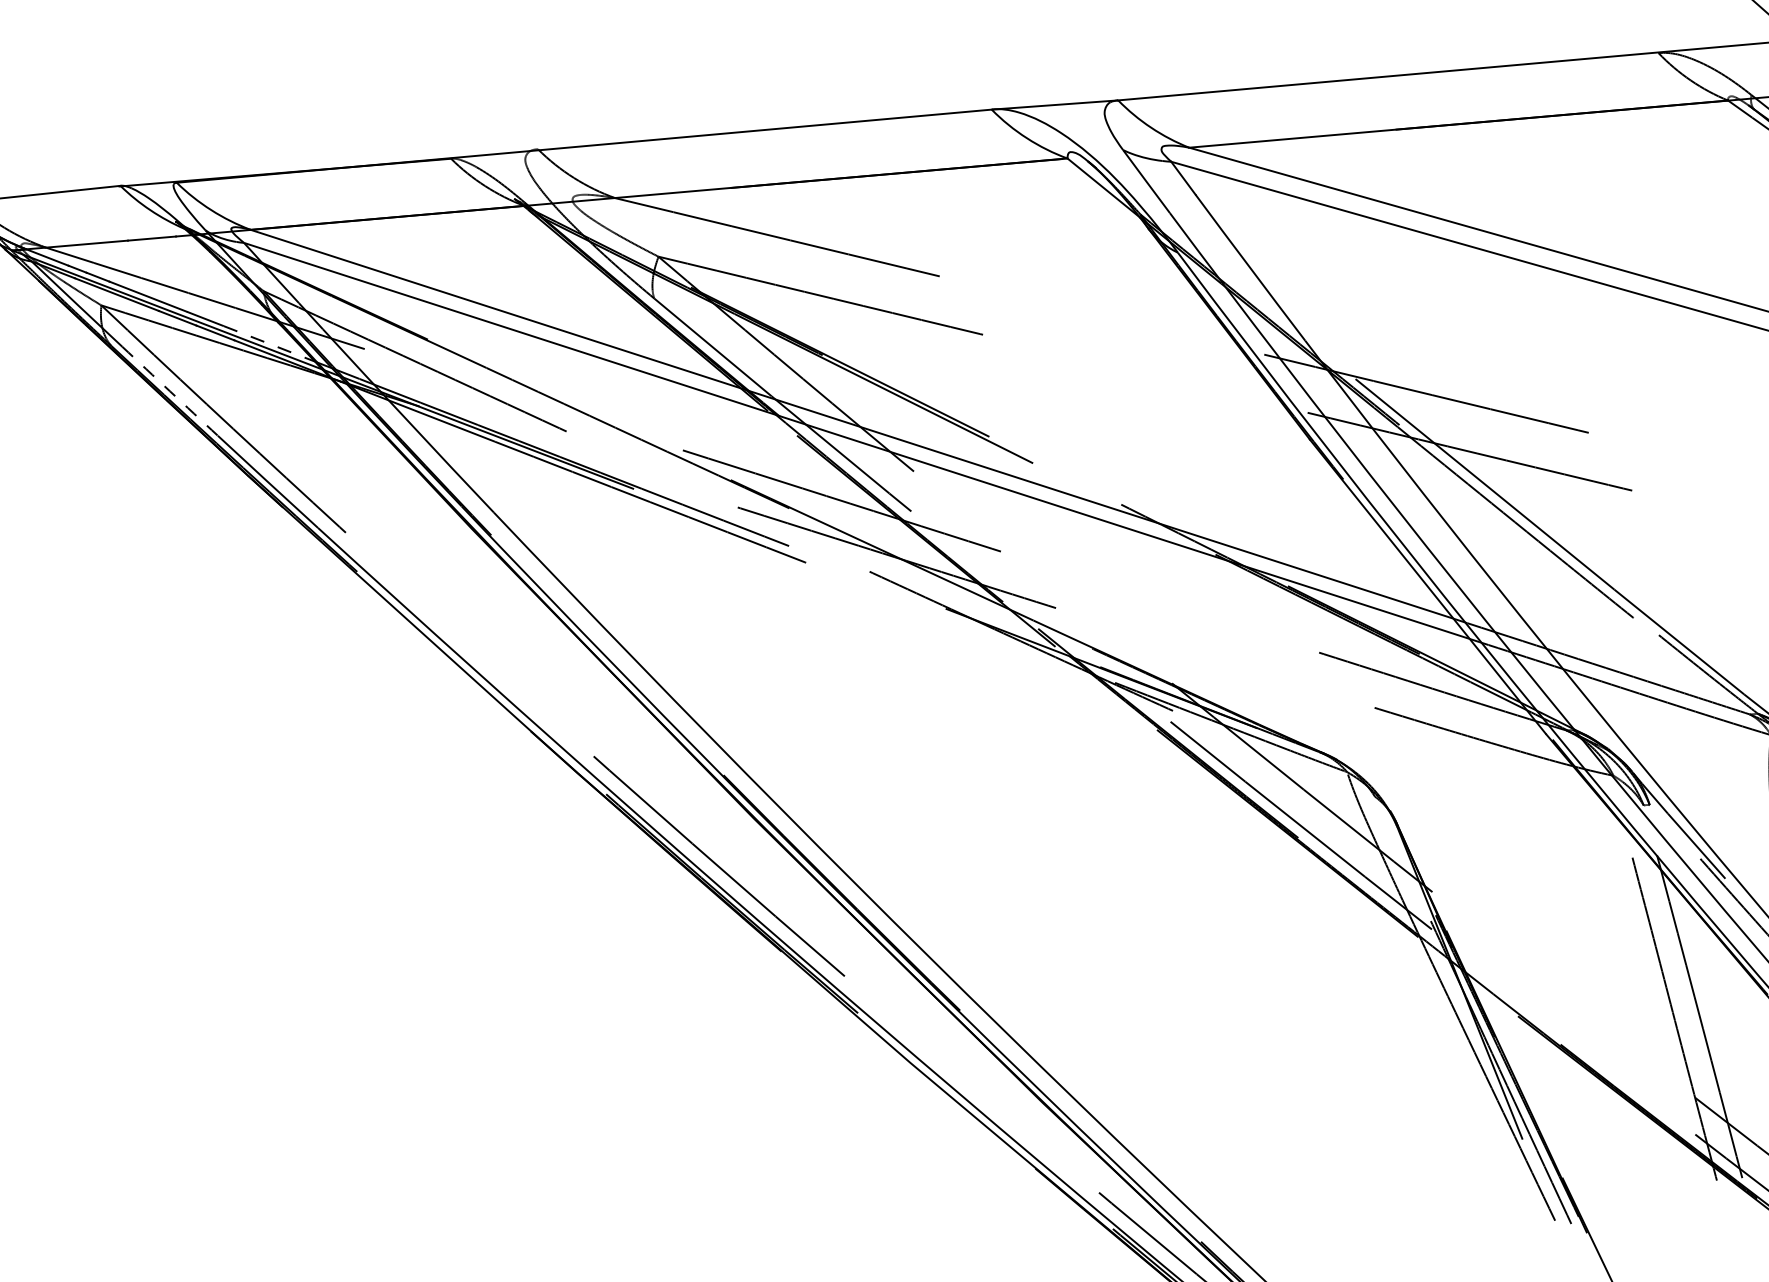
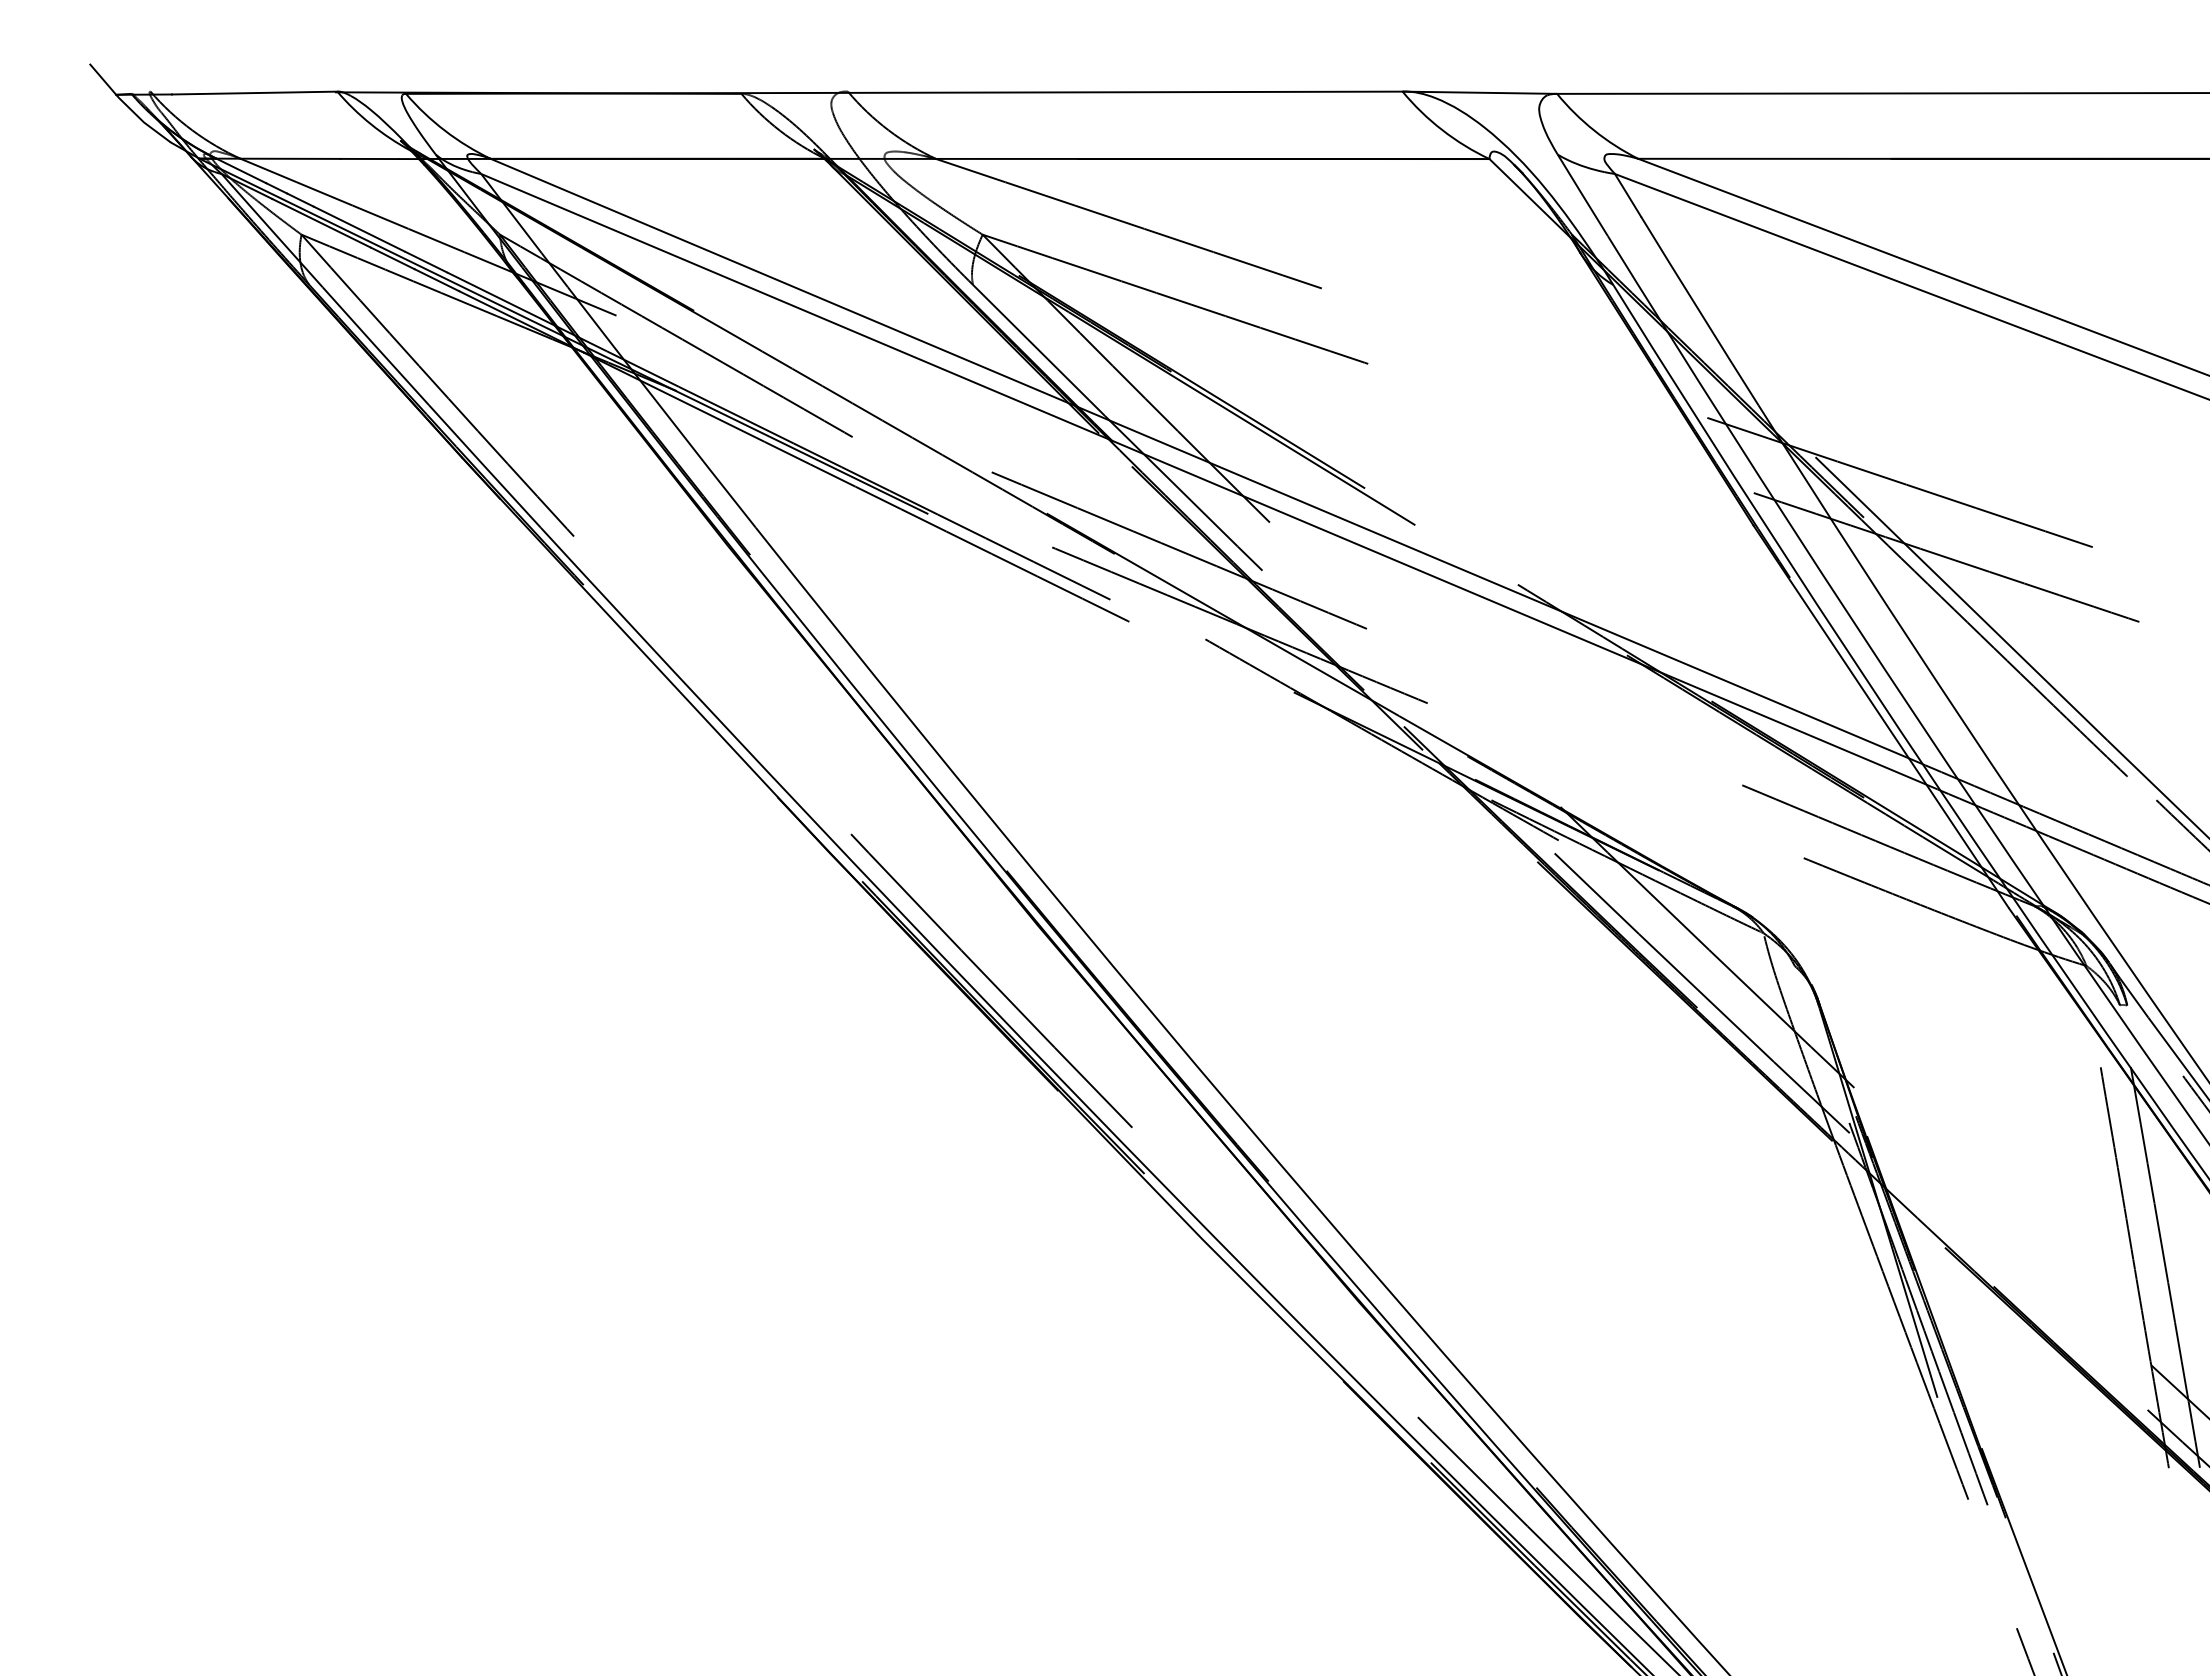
line: (269, 344) -> (501, 299), dashed -> solid
arc: (169, 391) -> (375, 346), dashed -> solid

